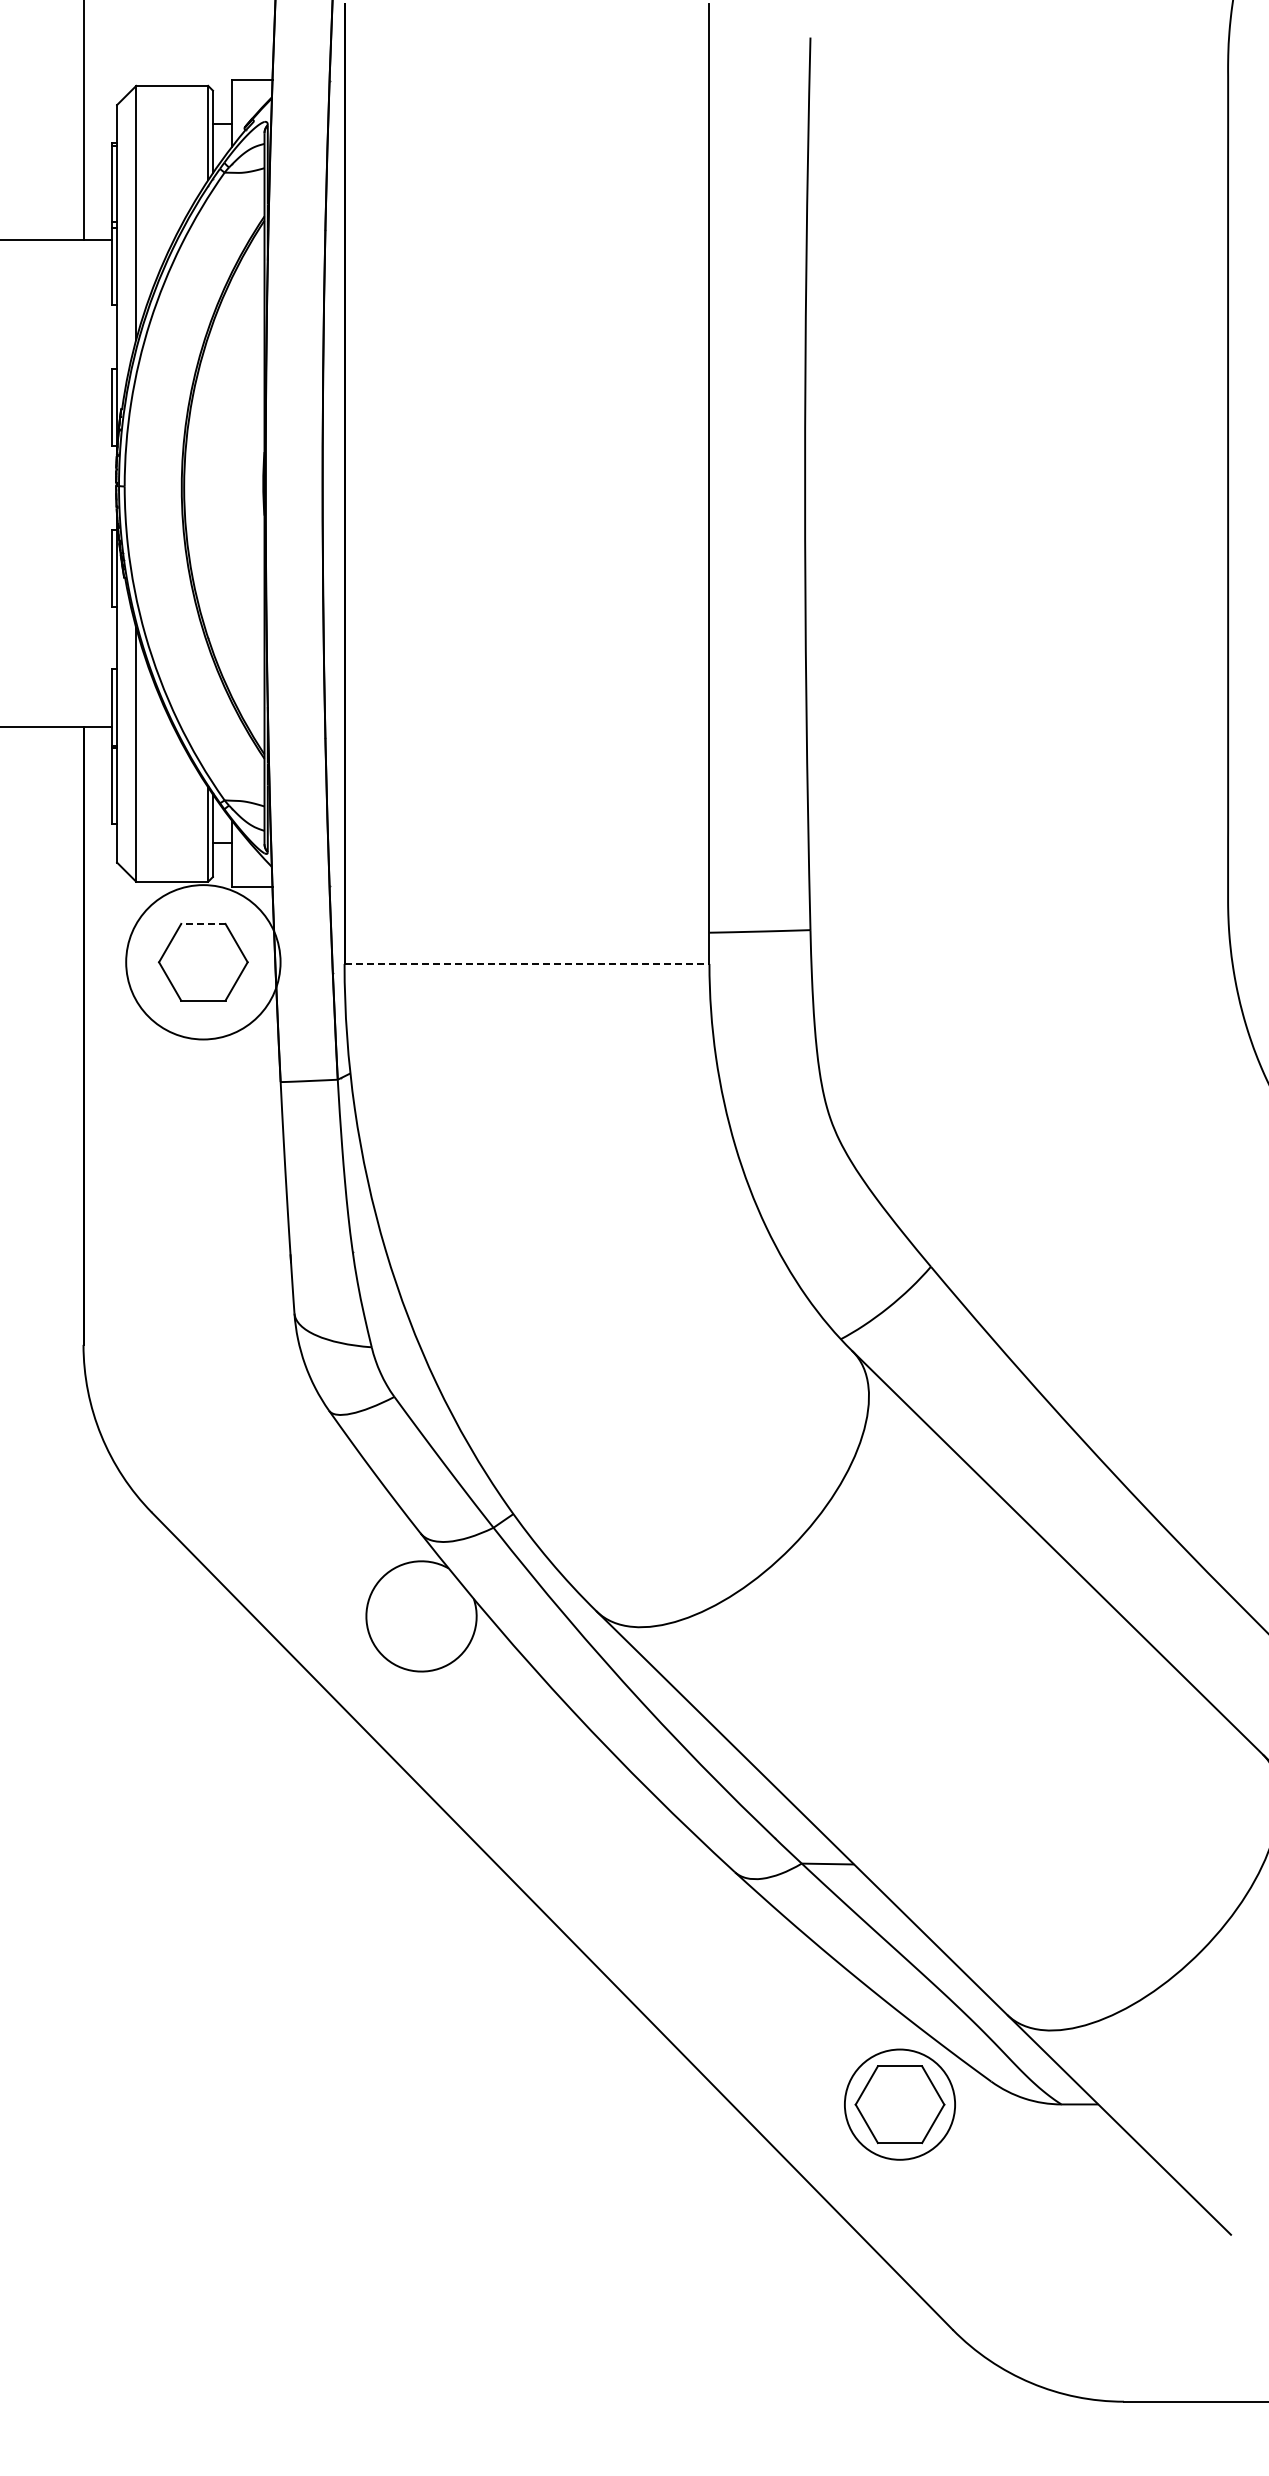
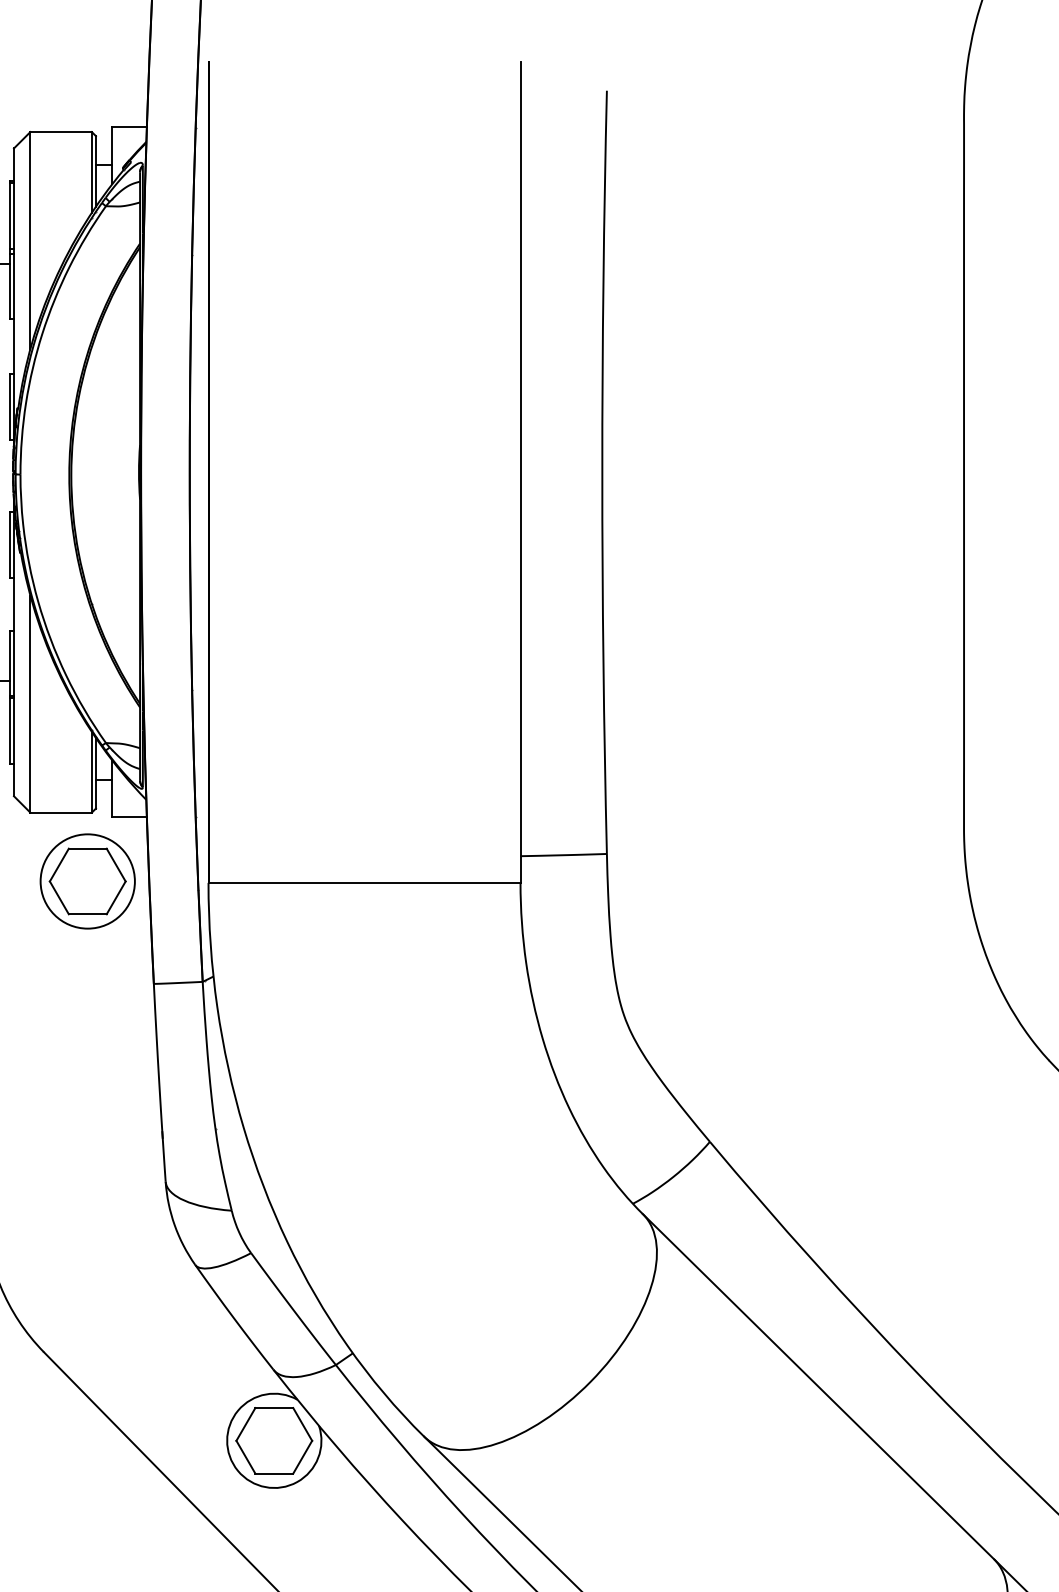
line: (202, 923) -> (87, 848), dashed -> solid
circle: (203, 962) -> (87, 881), size x0.71
line: (527, 963) -> (364, 882), dashed -> solid
part: (421, 1616) -> (274, 1440), added

